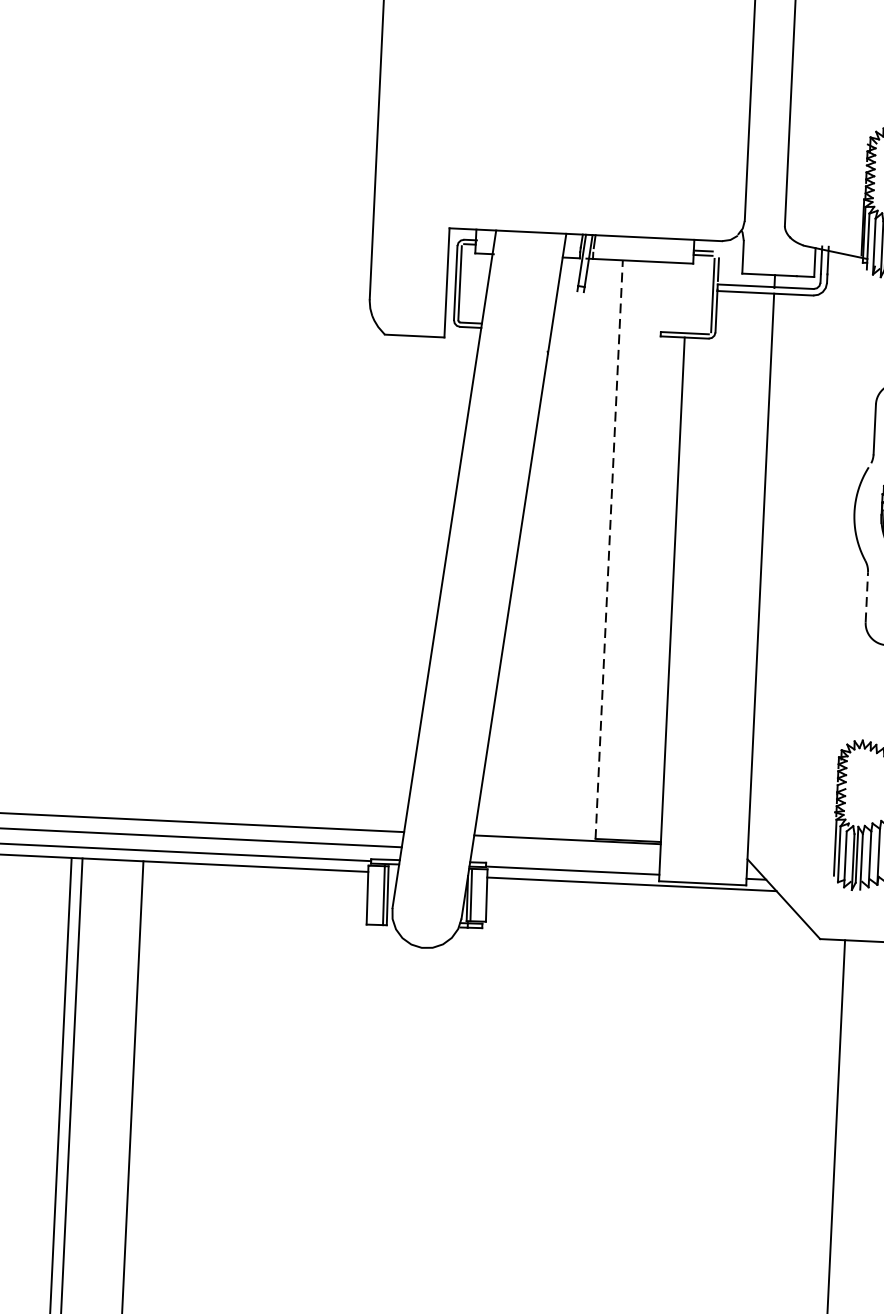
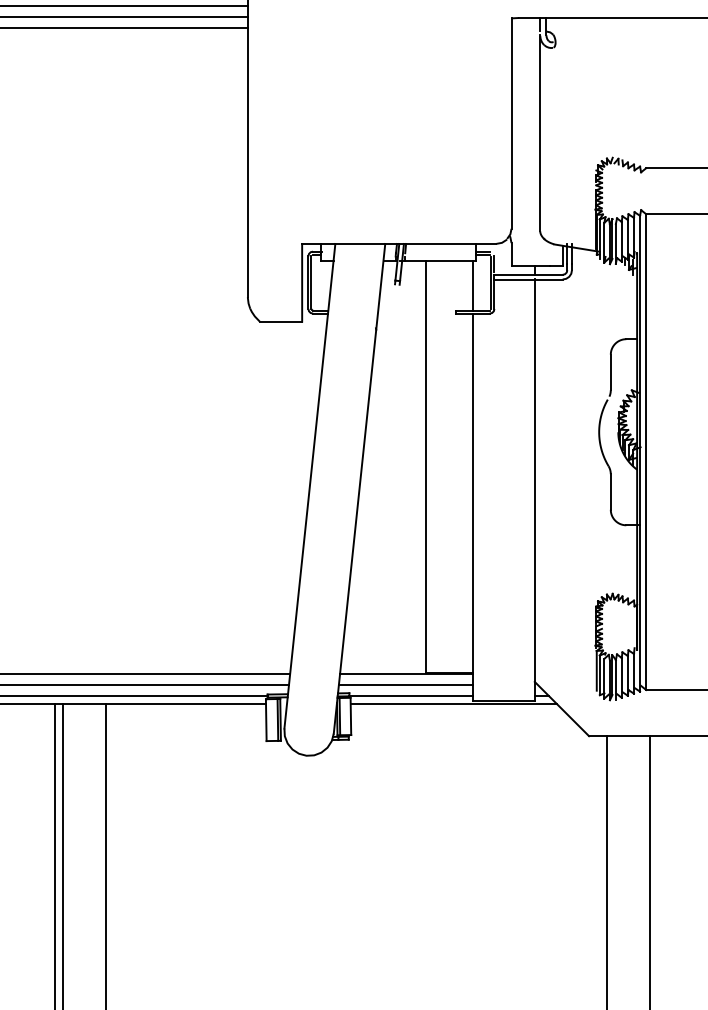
line: (686, 297) -> (472, 285), added
line: (609, 549) -> (426, 466), dashed -> solid
line: (866, 596) -> (610, 491), dashed -> solid
line: (565, 855) -> (405, 685), added

